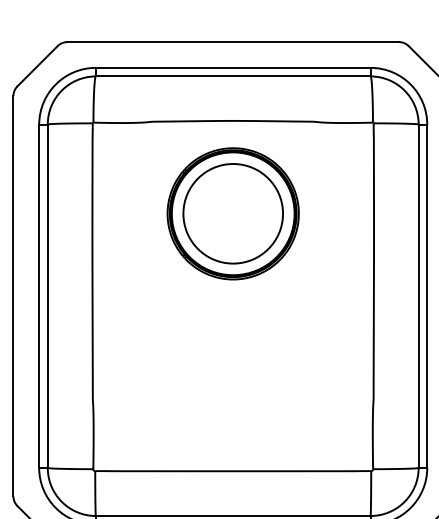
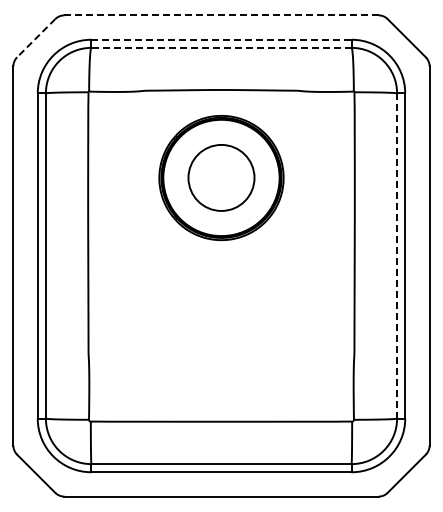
line: (233, 42) -> (221, 15), solid -> dashed
line: (37, 66) -> (36, 38), solid -> dashed
line: (233, 67) -> (221, 39), solid -> dashed
line: (233, 76) -> (221, 47), solid -> dashed
circle: (233, 213) -> (221, 177), size x0.7
line: (419, 296) -> (397, 256), solid -> dashed

